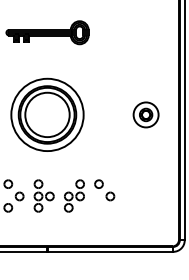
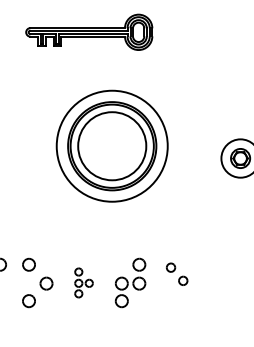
part: (47, 114) -> (112, 145), moved
part: (104, 190) -> (176, 274), size x0.7
part: (43, 195) -> (83, 282), size x0.6

